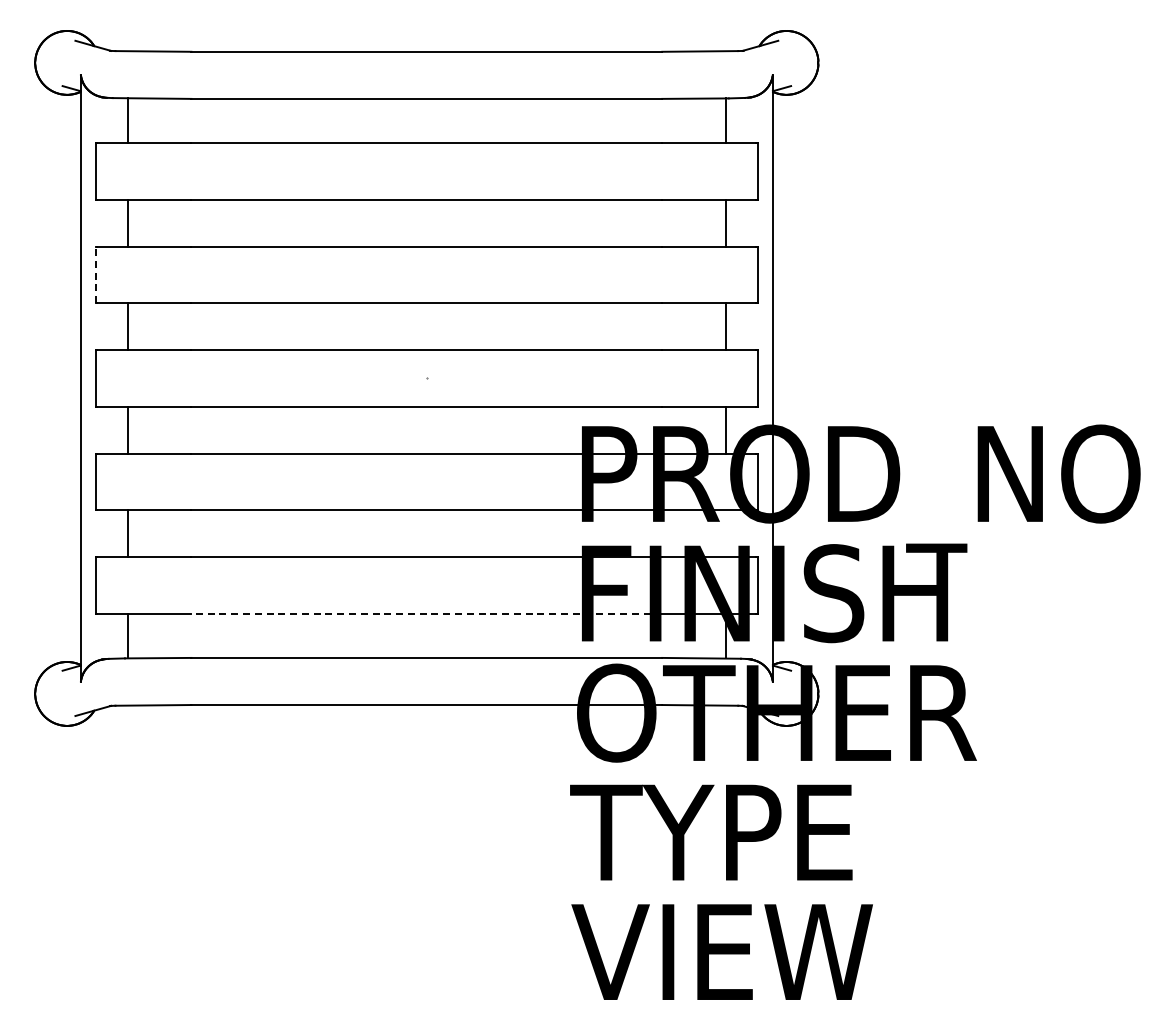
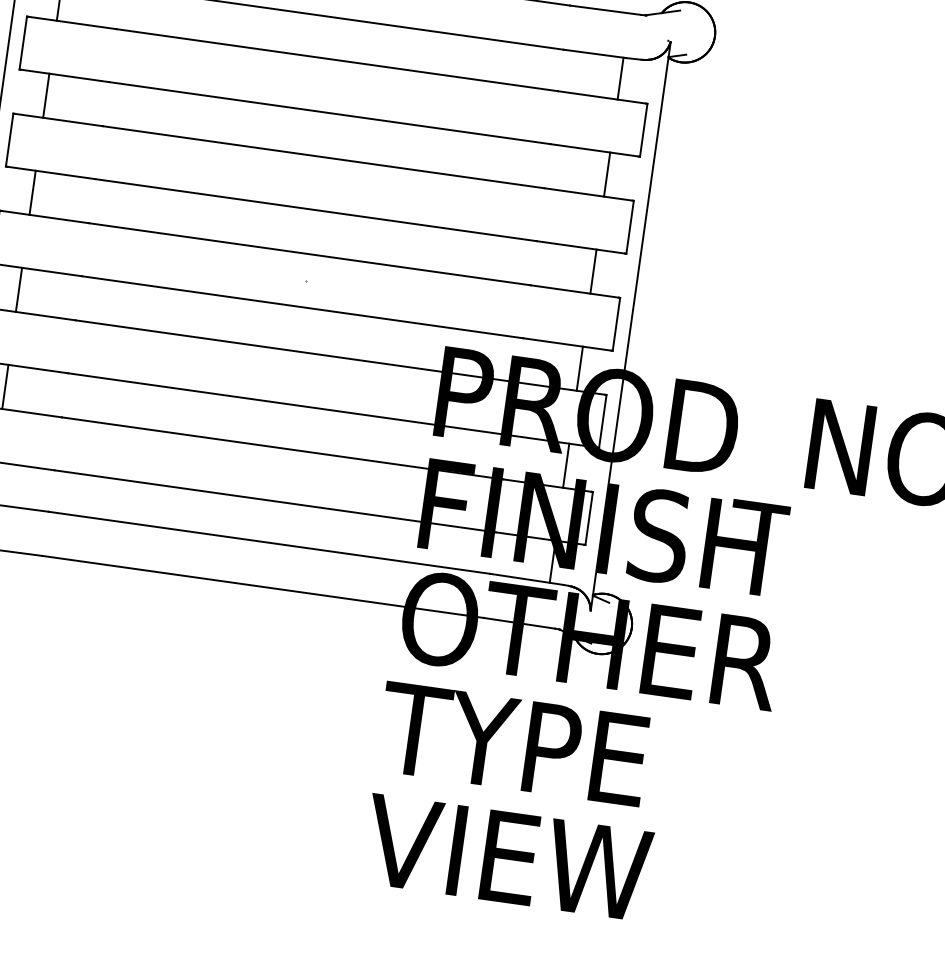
line: (95, 274) -> (9, 139), dashed -> solid
line: (725, 533) -> (565, 465), added
line: (426, 613) -> (274, 501), dashed -> solid

